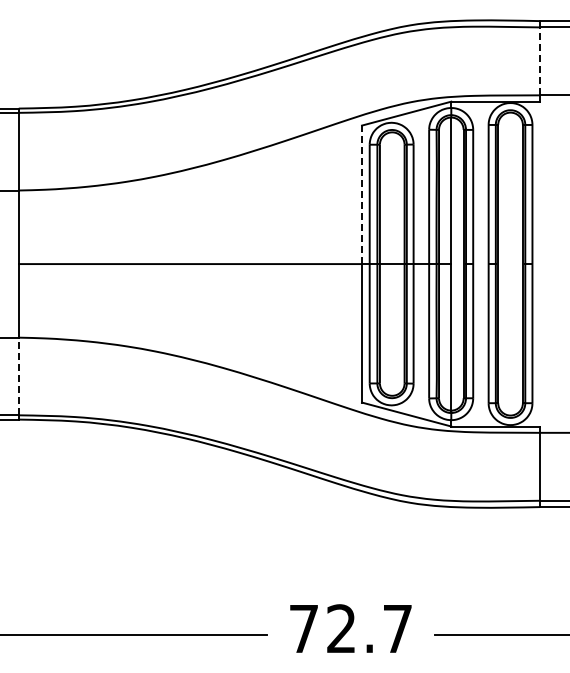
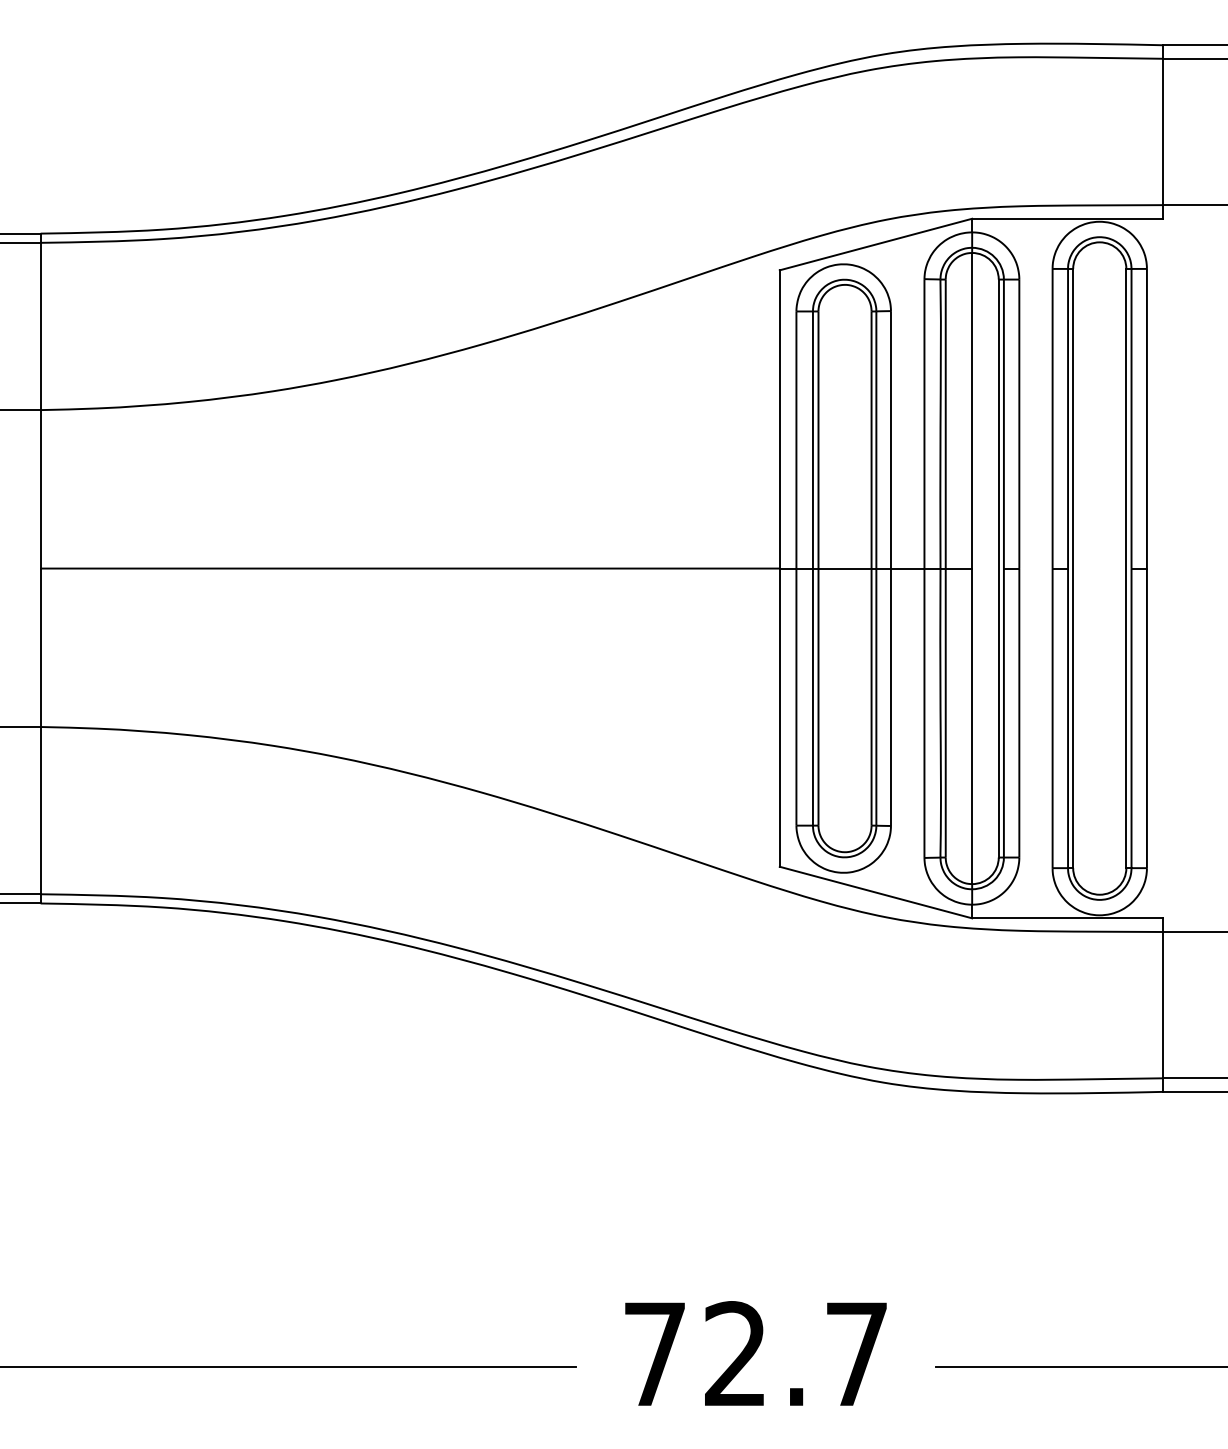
line: (539, 61) -> (1162, 132), dashed -> solid
line: (361, 194) -> (778, 418), dashed -> solid
line: (18, 376) -> (40, 810), dashed -> solid

